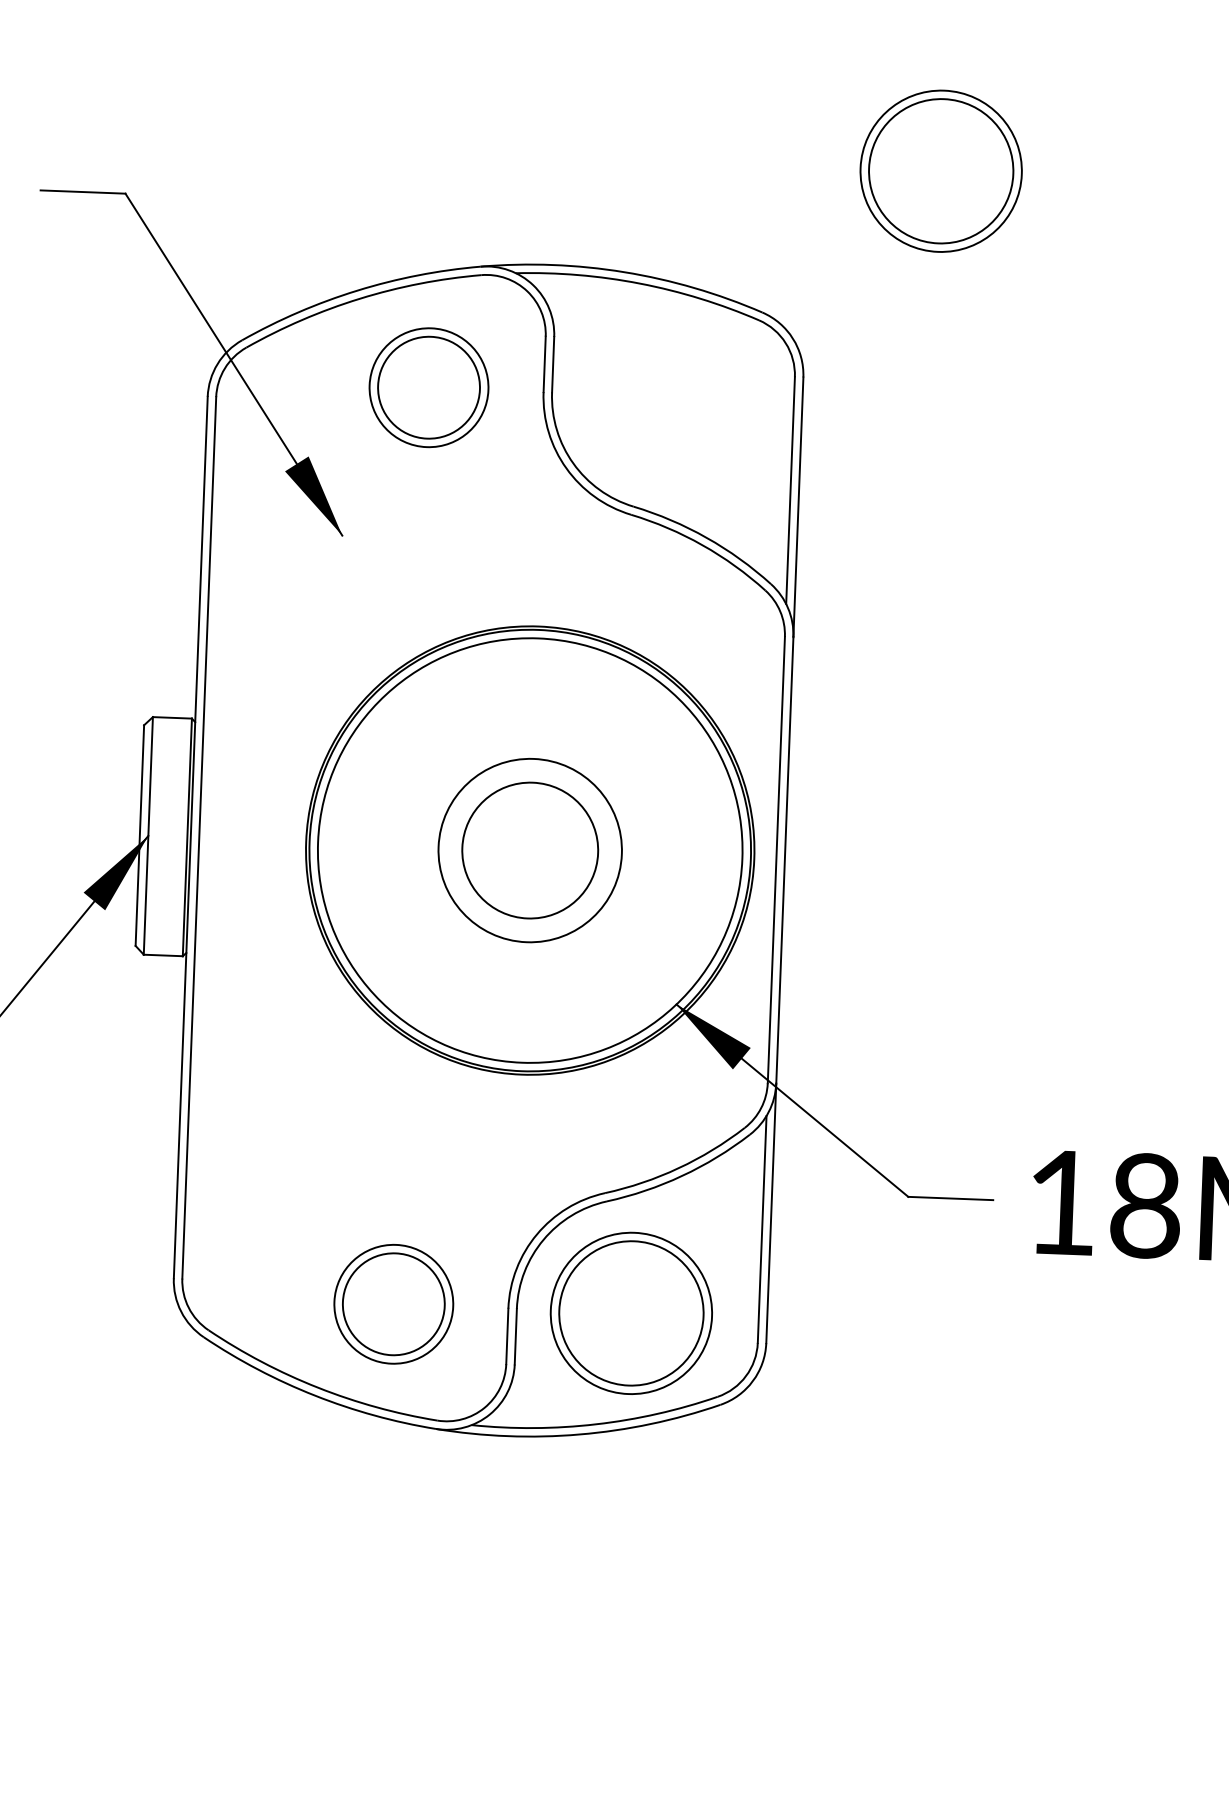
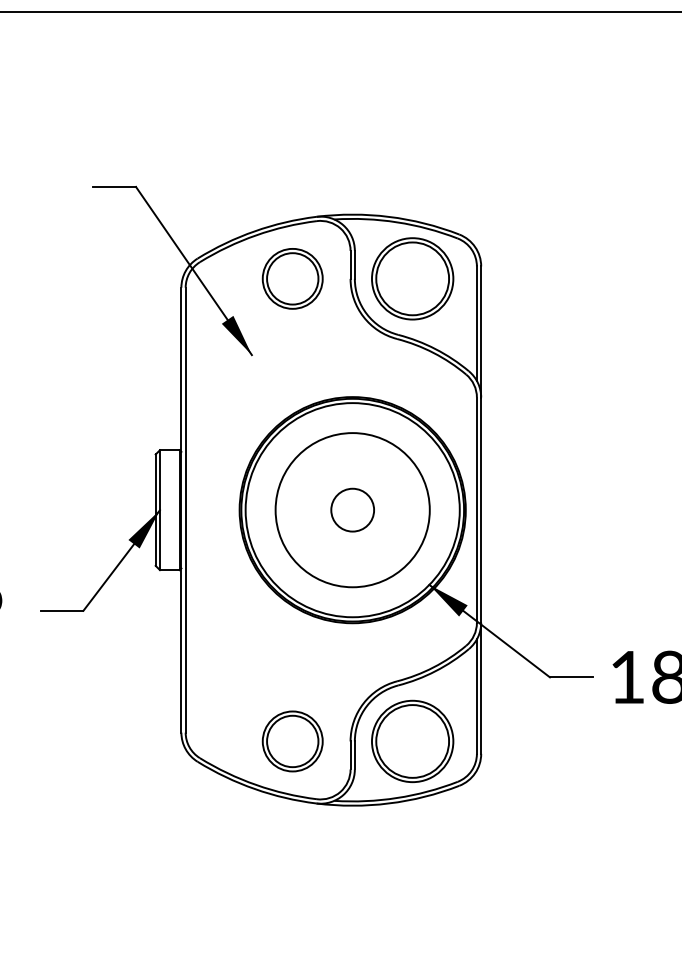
part: (940, 170) -> (412, 278), moved
circle: (529, 849) -> (352, 509), size x0.62
circle: (529, 851) -> (352, 510), size x1.67

